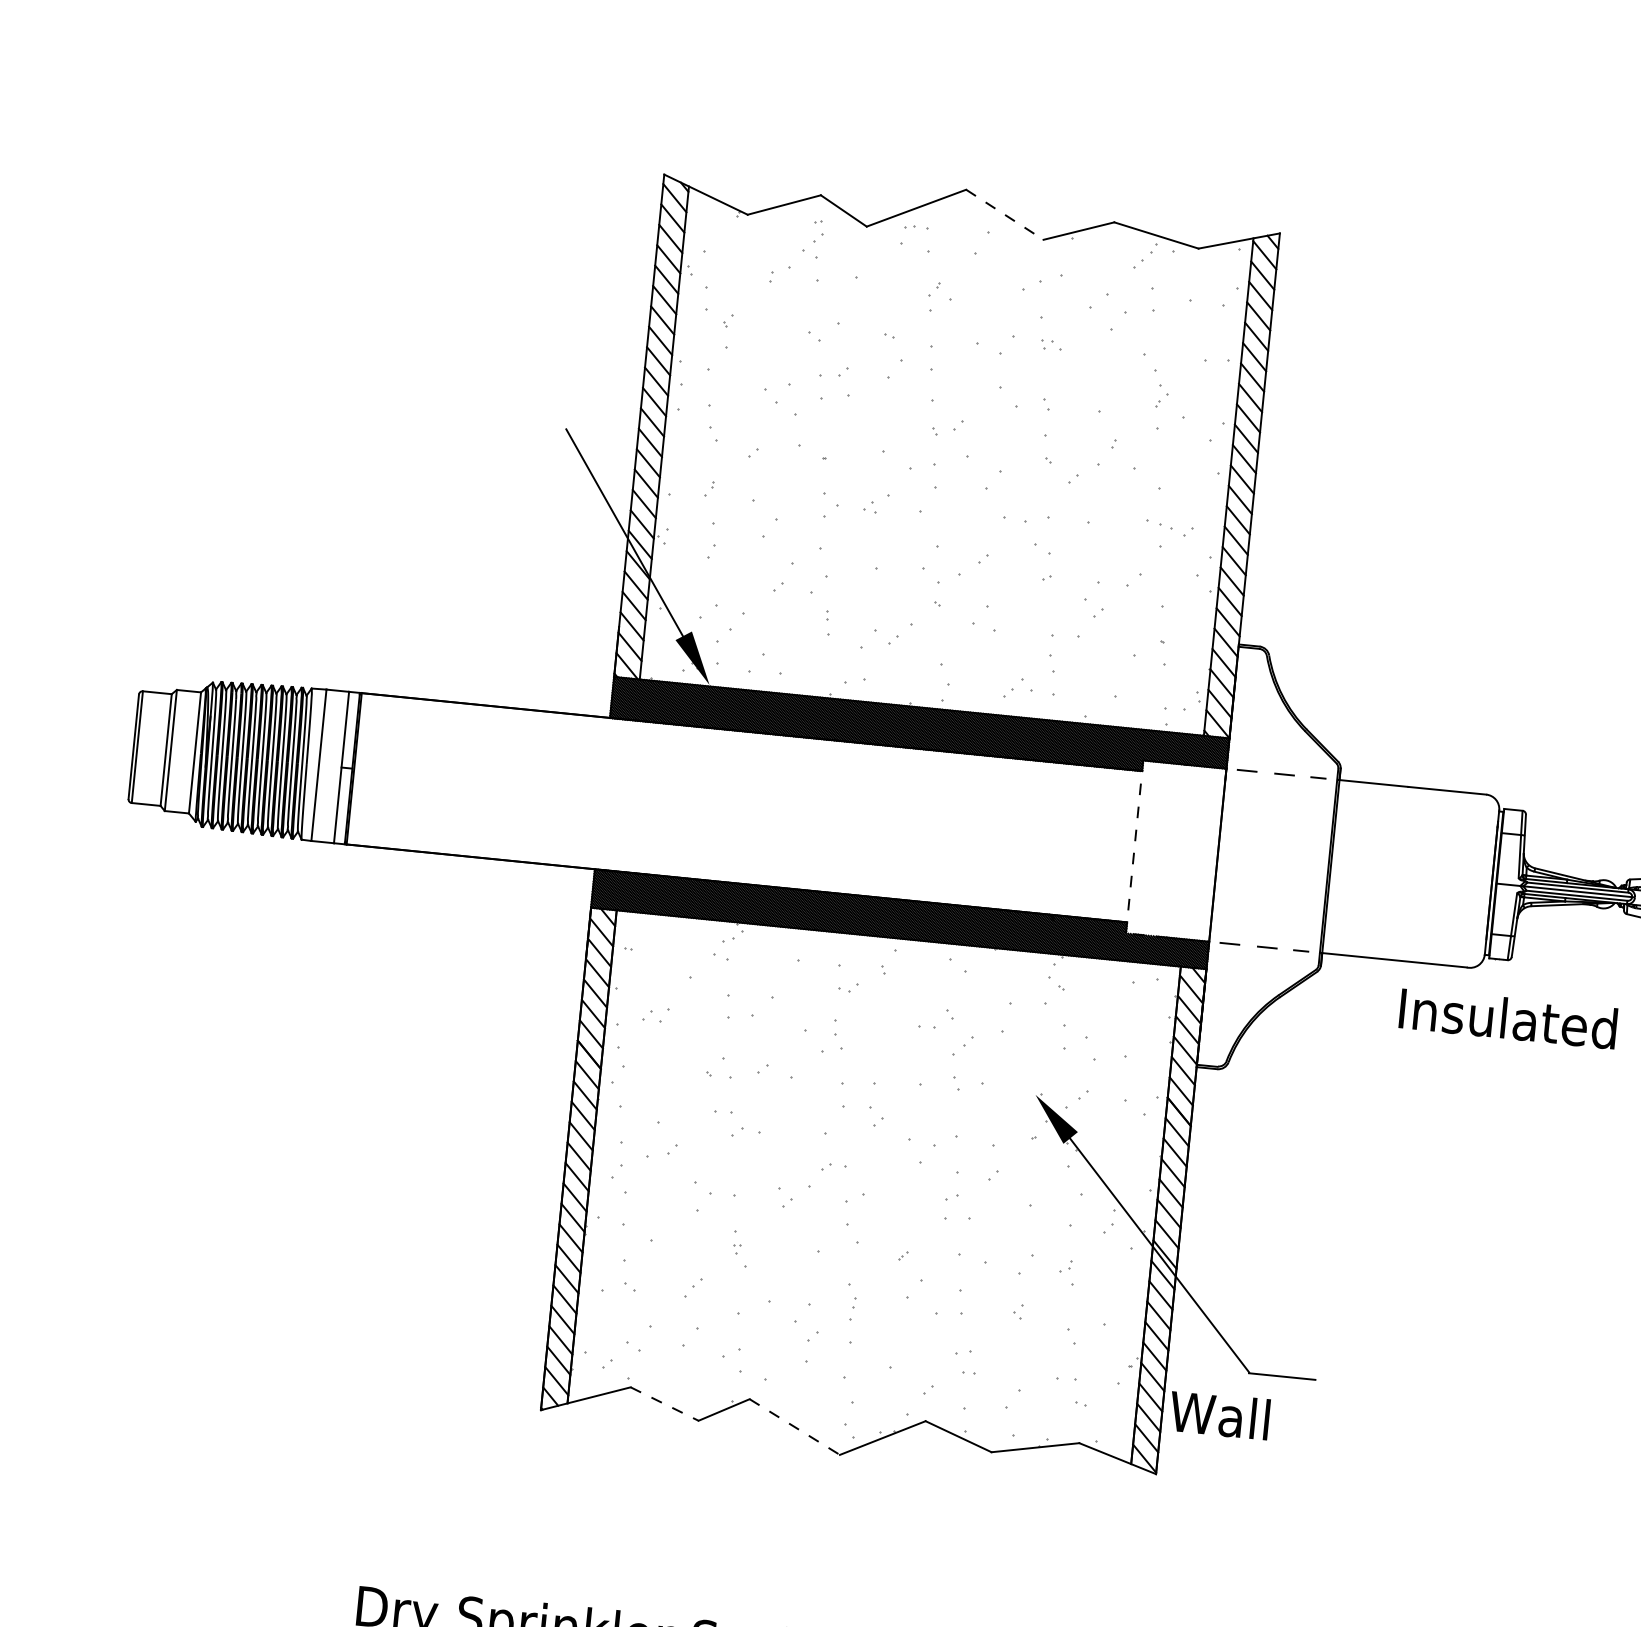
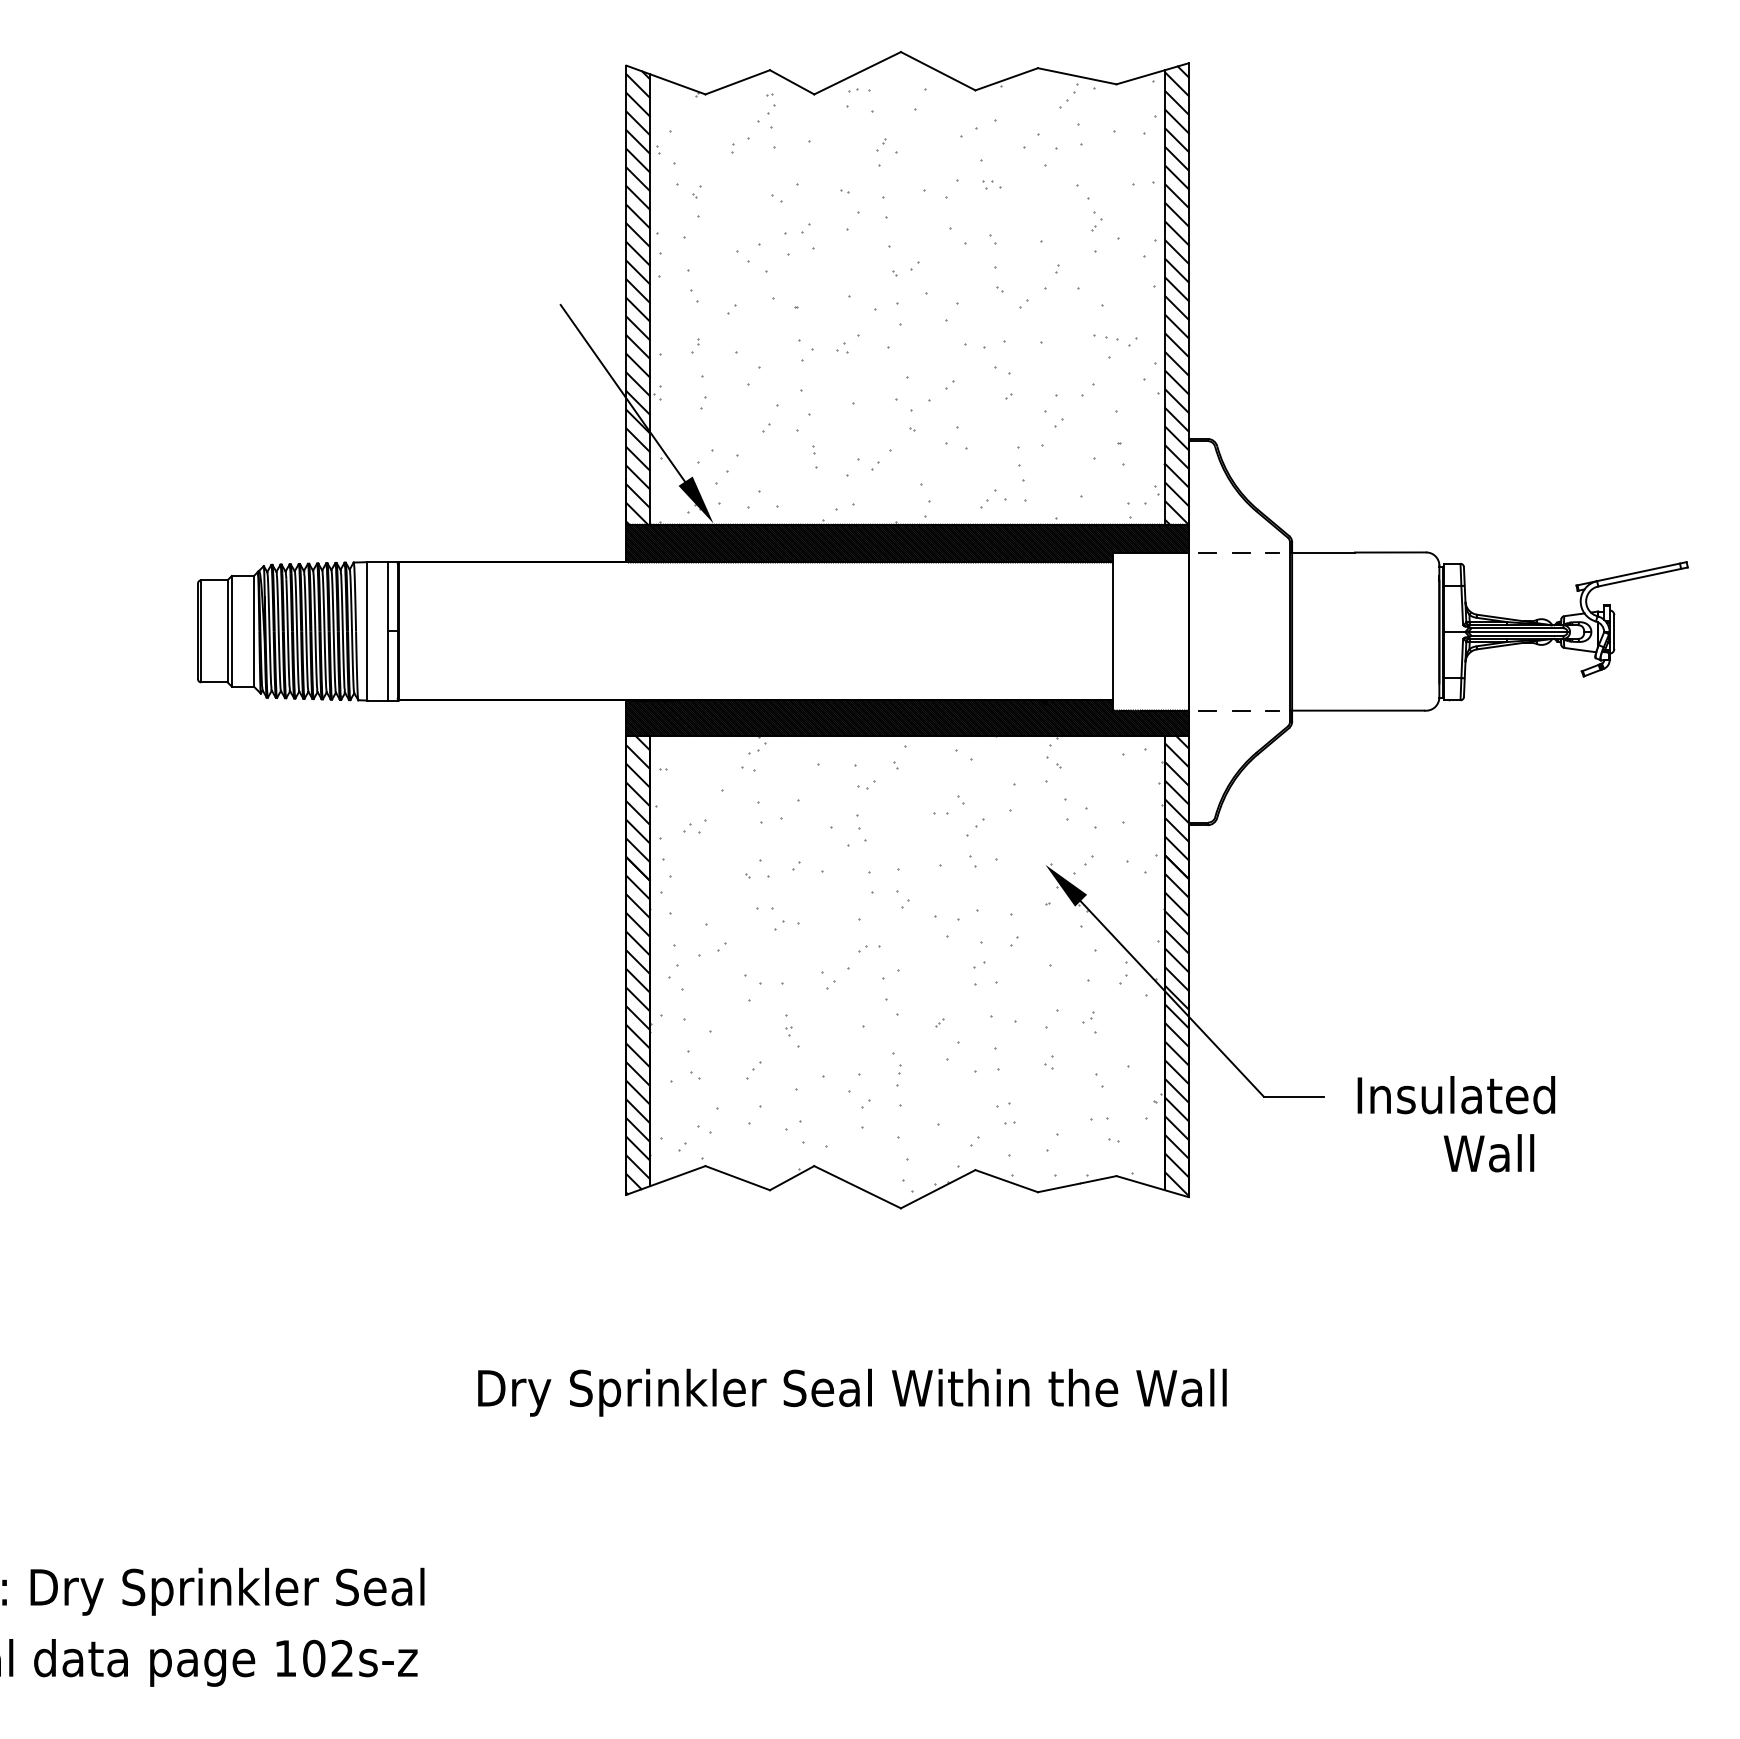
line: (1005, 215) -> (938, 71), dashed -> solid
line: (1134, 846) -> (1112, 631), dashed -> solid
text: (1508, 1019) -> (1456, 1095), moved
line: (665, 1404) -> (738, 1178), dashed -> solid
text: (1219, 1415) -> (1488, 1153), moved
line: (795, 1427) -> (858, 1187), dashed -> solid

